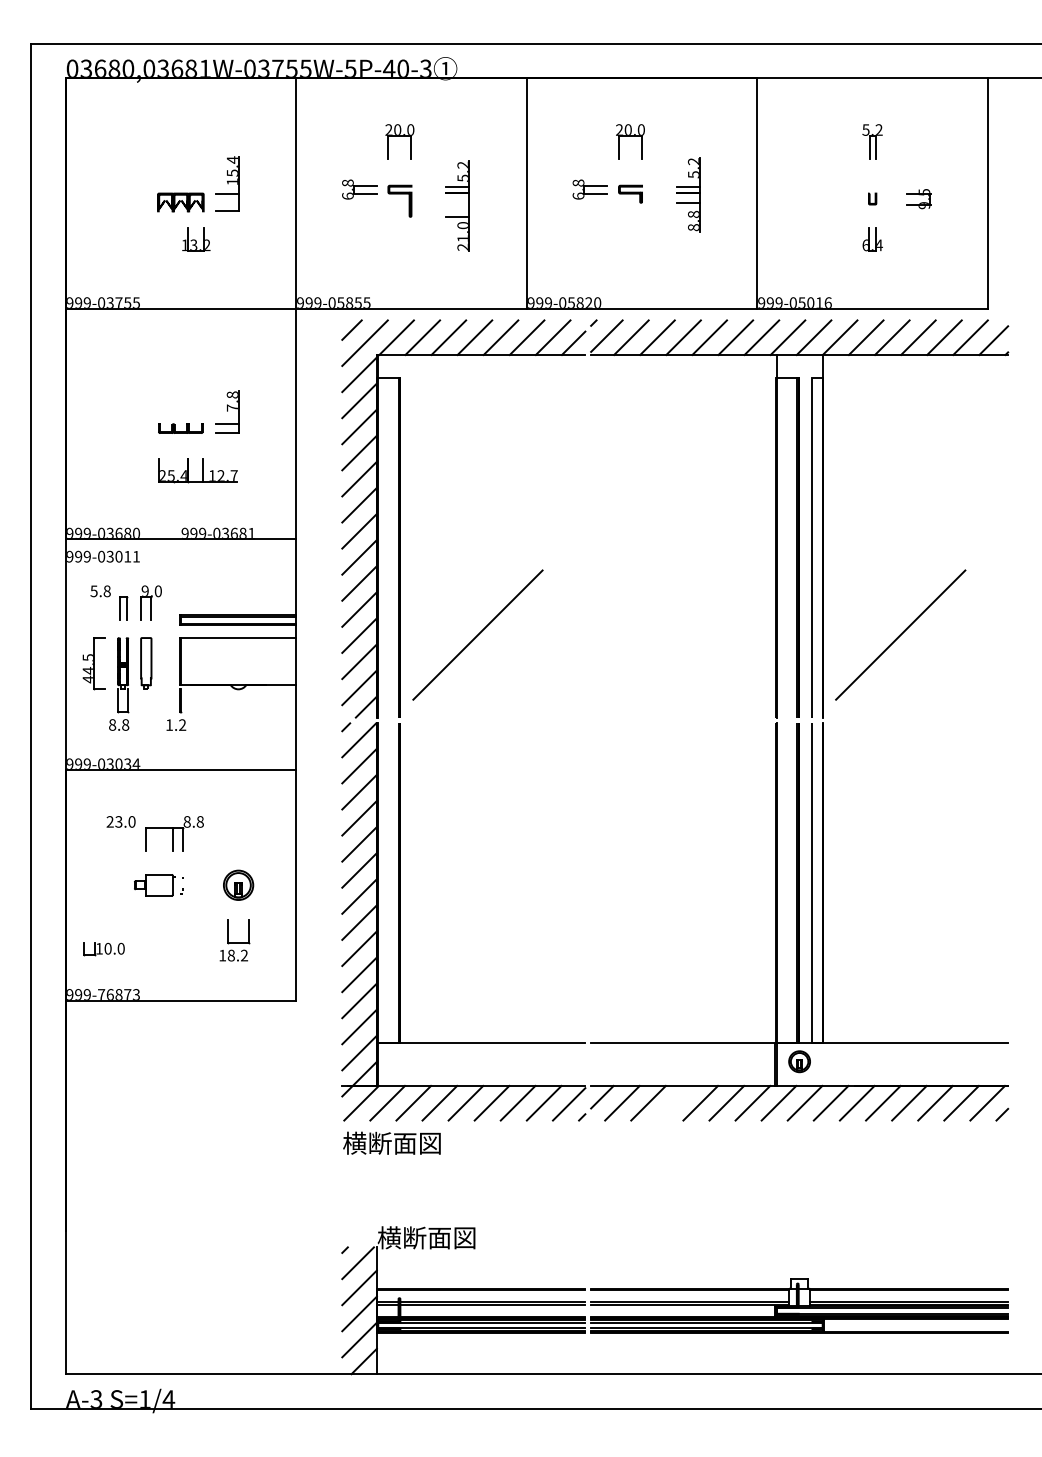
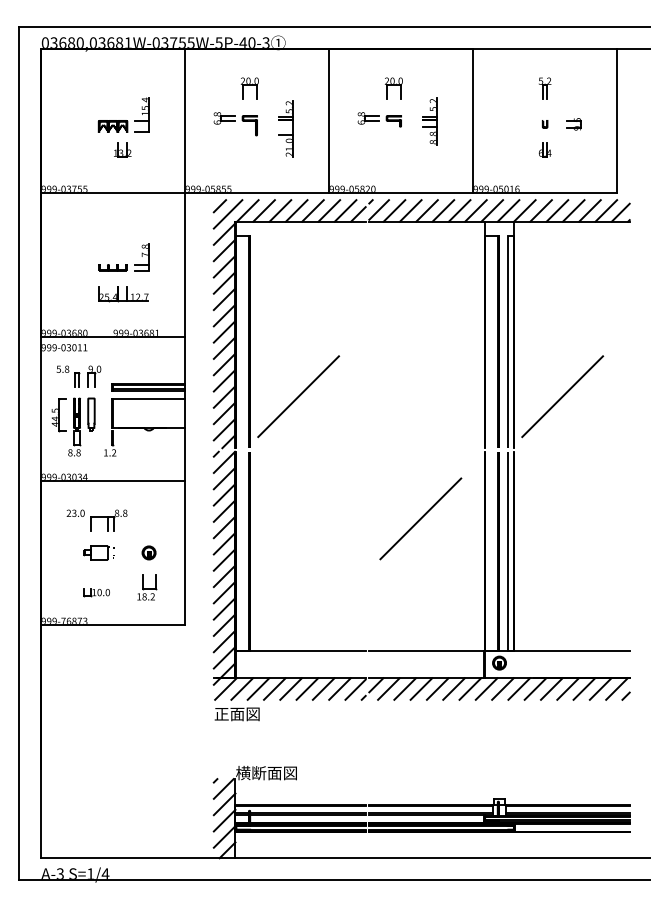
line: (673, 830) -> (420, 518), added
part: (237, 884) -> (148, 552), size x0.71
part: (103, 948) -> (96, 592), moved
line: (674, 1102) -> (421, 688), added
text: (391, 1142) -> (244, 713), 横断面図 -> 正面図

